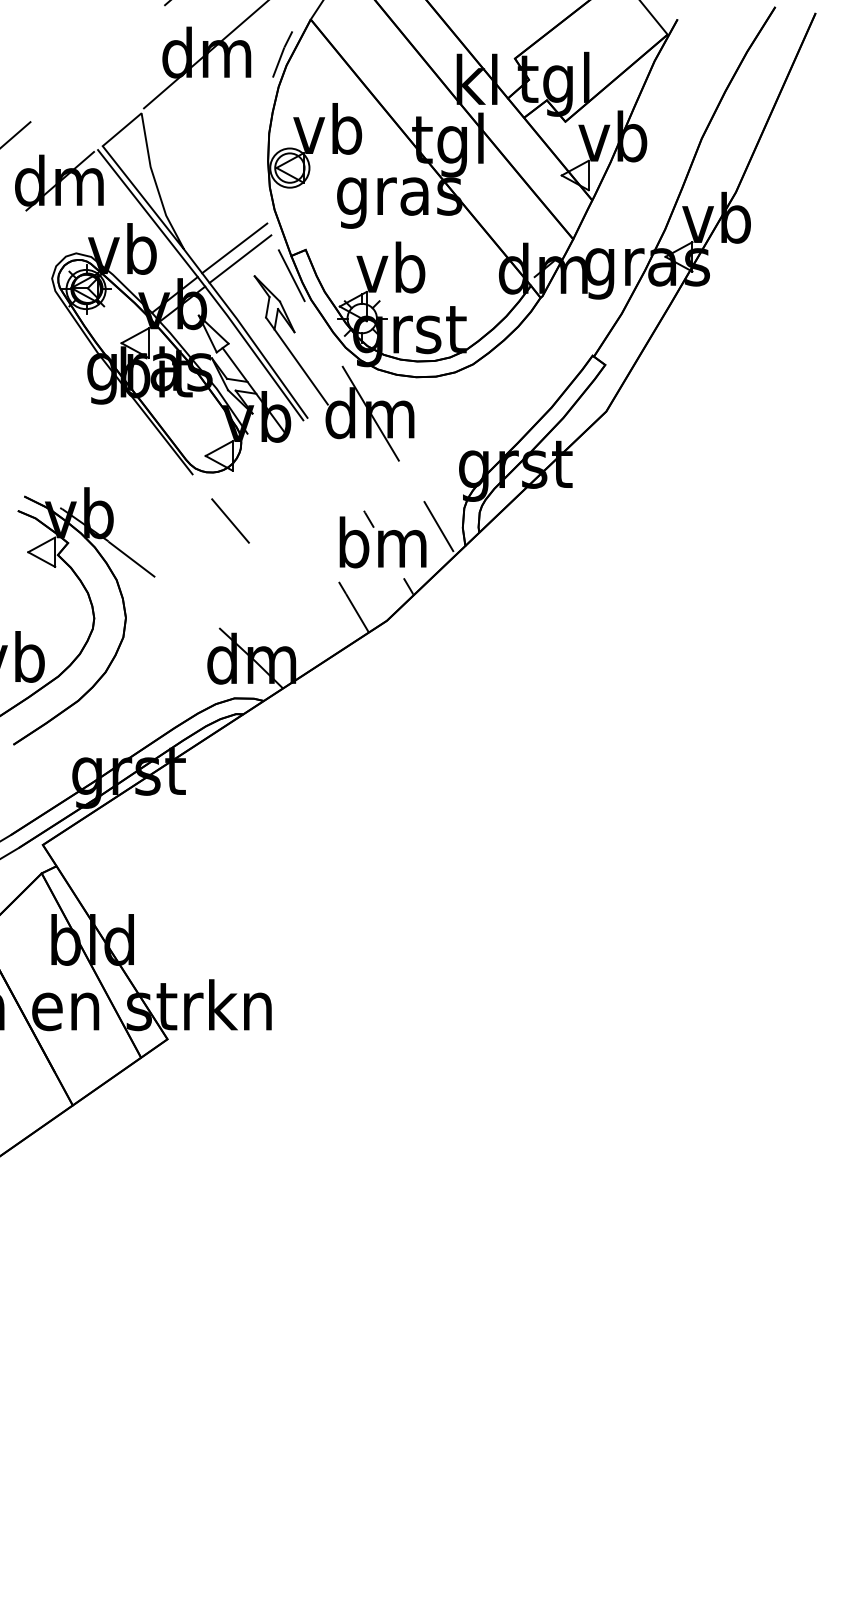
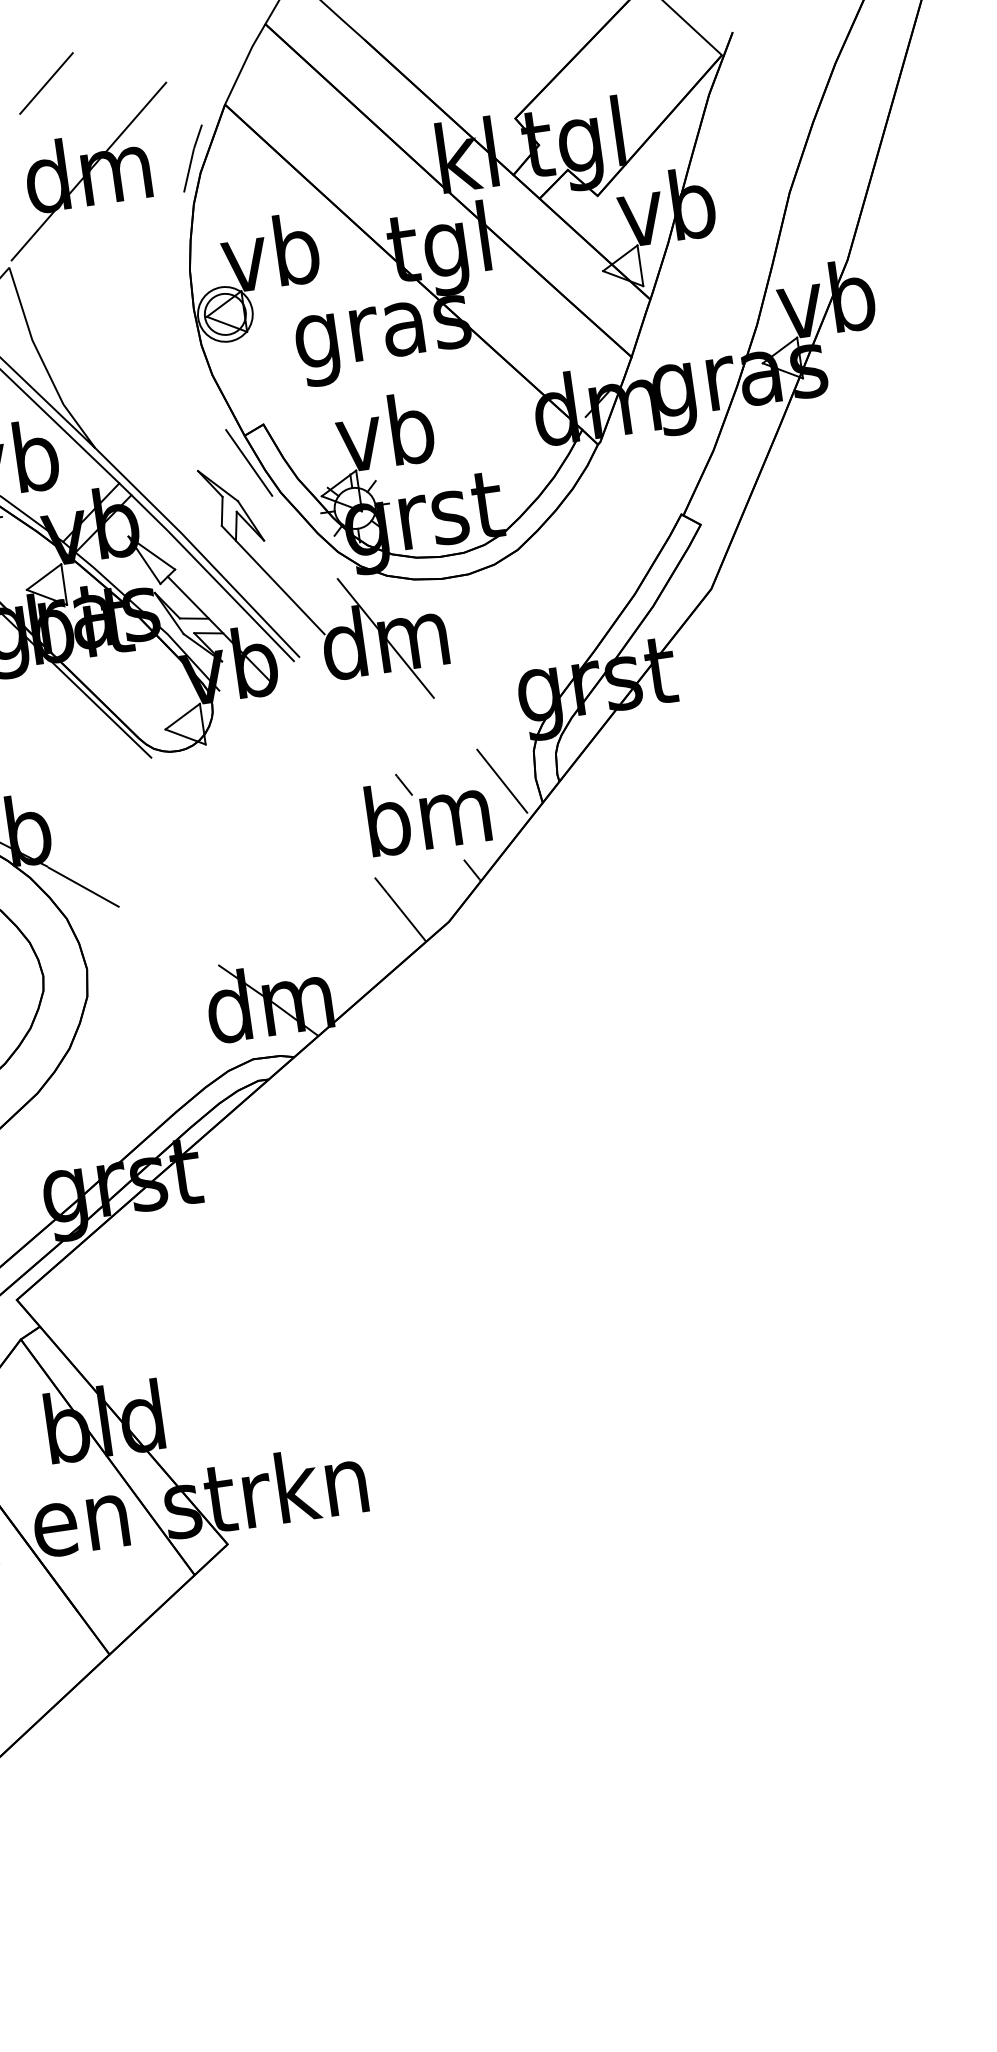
line: (234, 248) -> (164, 436), removed
line: (240, 258) -> (174, 449), removed
line: (230, 520) -> (212, 813), removed

